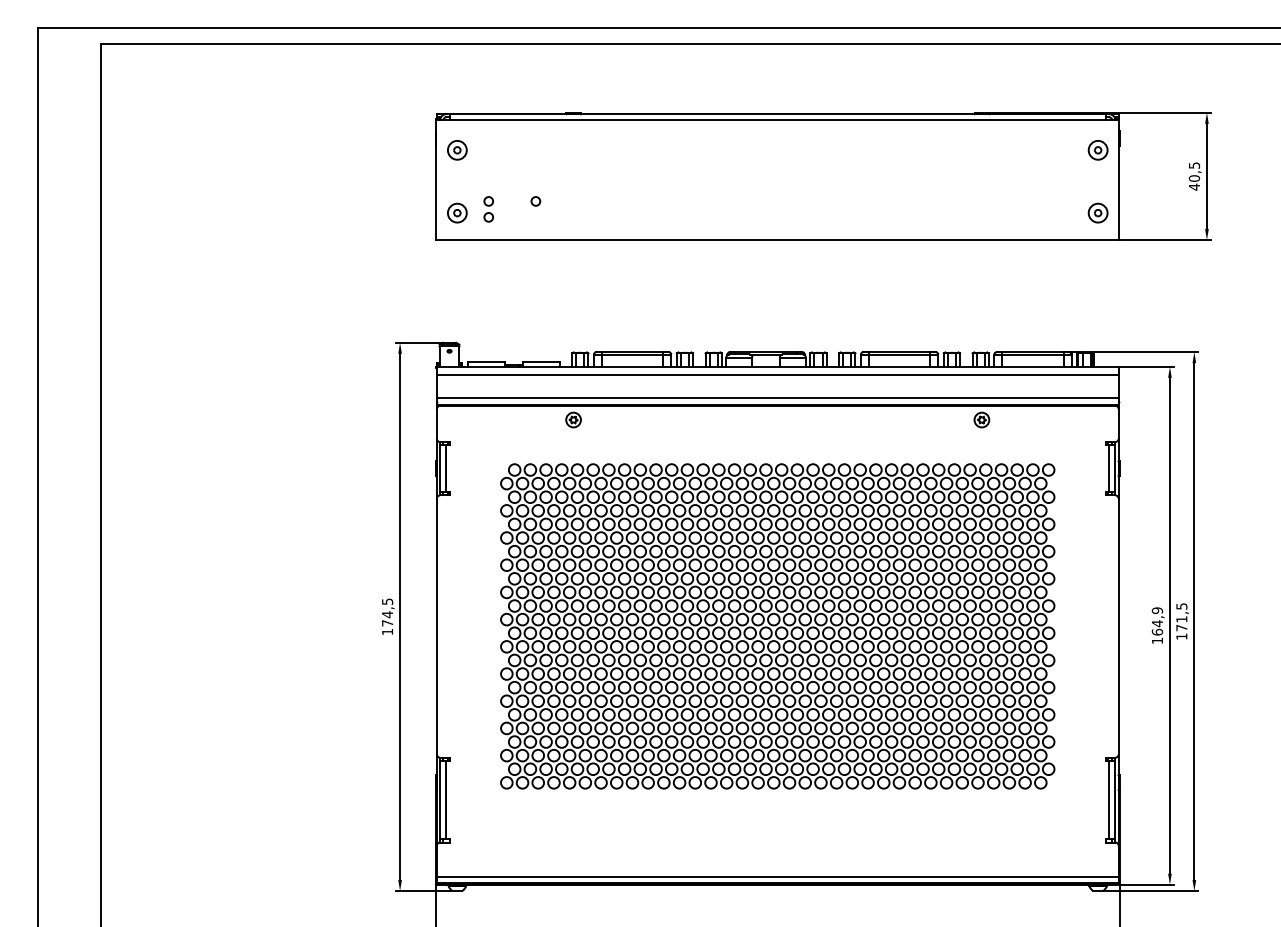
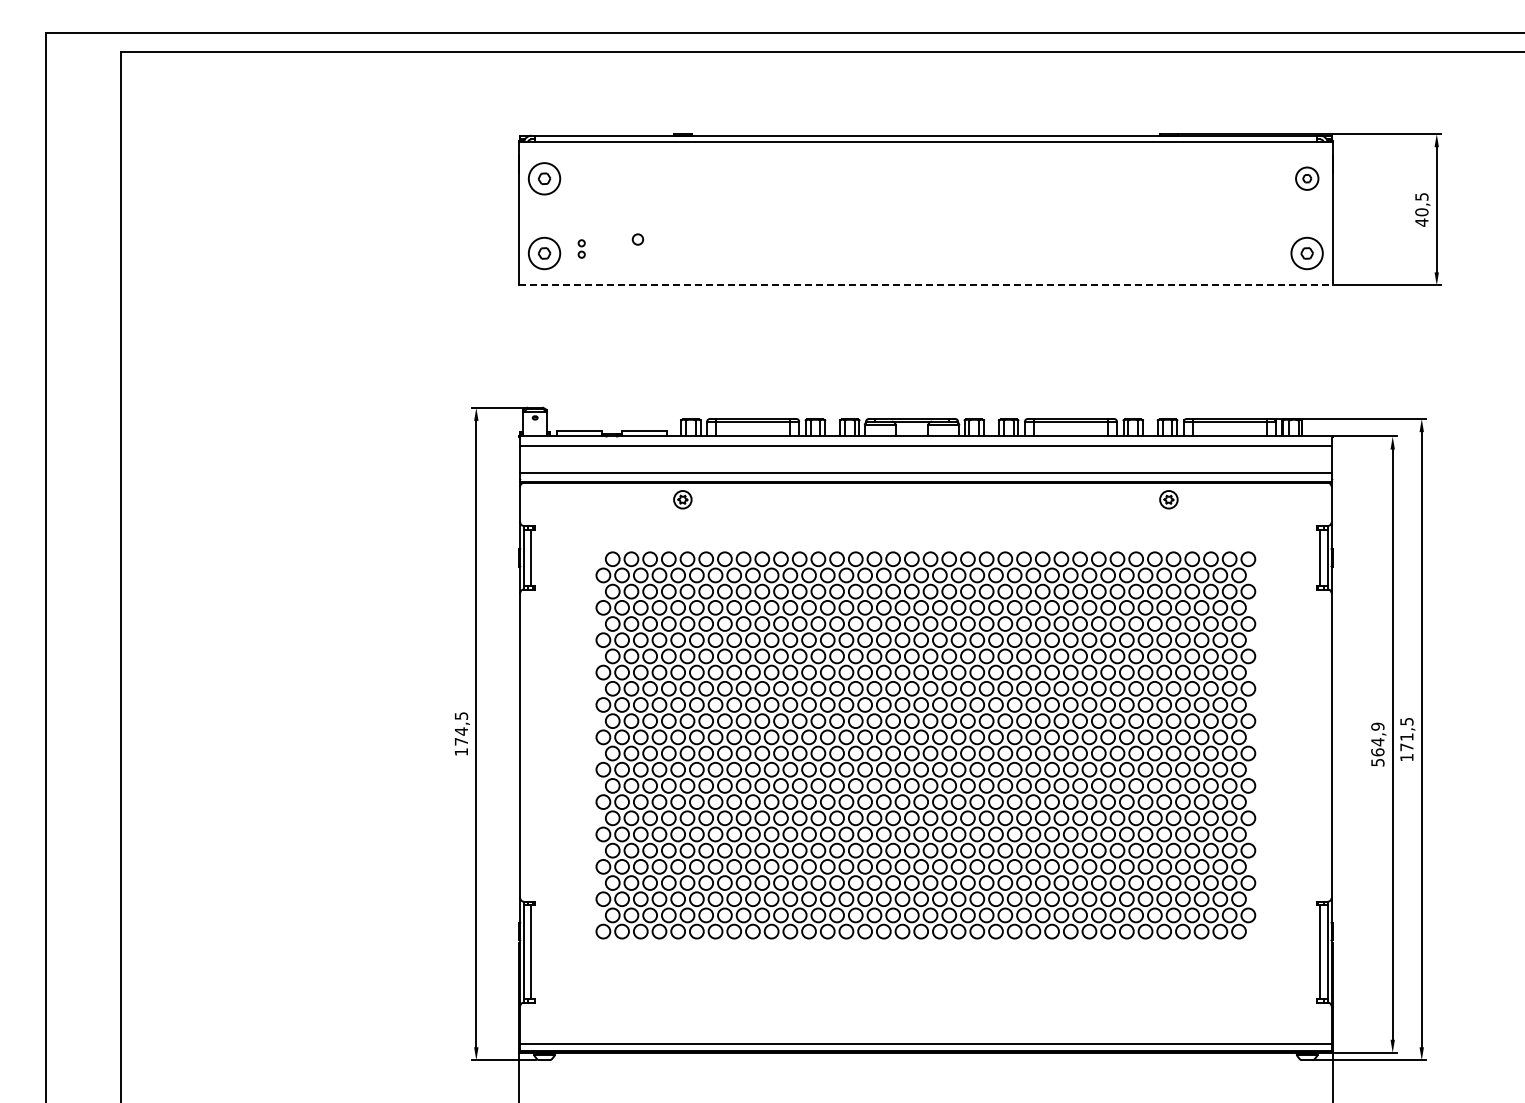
part: (457, 150) -> (544, 178), size x1.4
part: (488, 208) -> (581, 248), size x0.6
part: (457, 213) -> (544, 253), size x1.4
part: (1098, 213) -> (1307, 253), size x1.4
line: (777, 240) -> (925, 285), solid -> dashed
text: (1157, 640) -> (1377, 762), 164,9 -> 564,9

